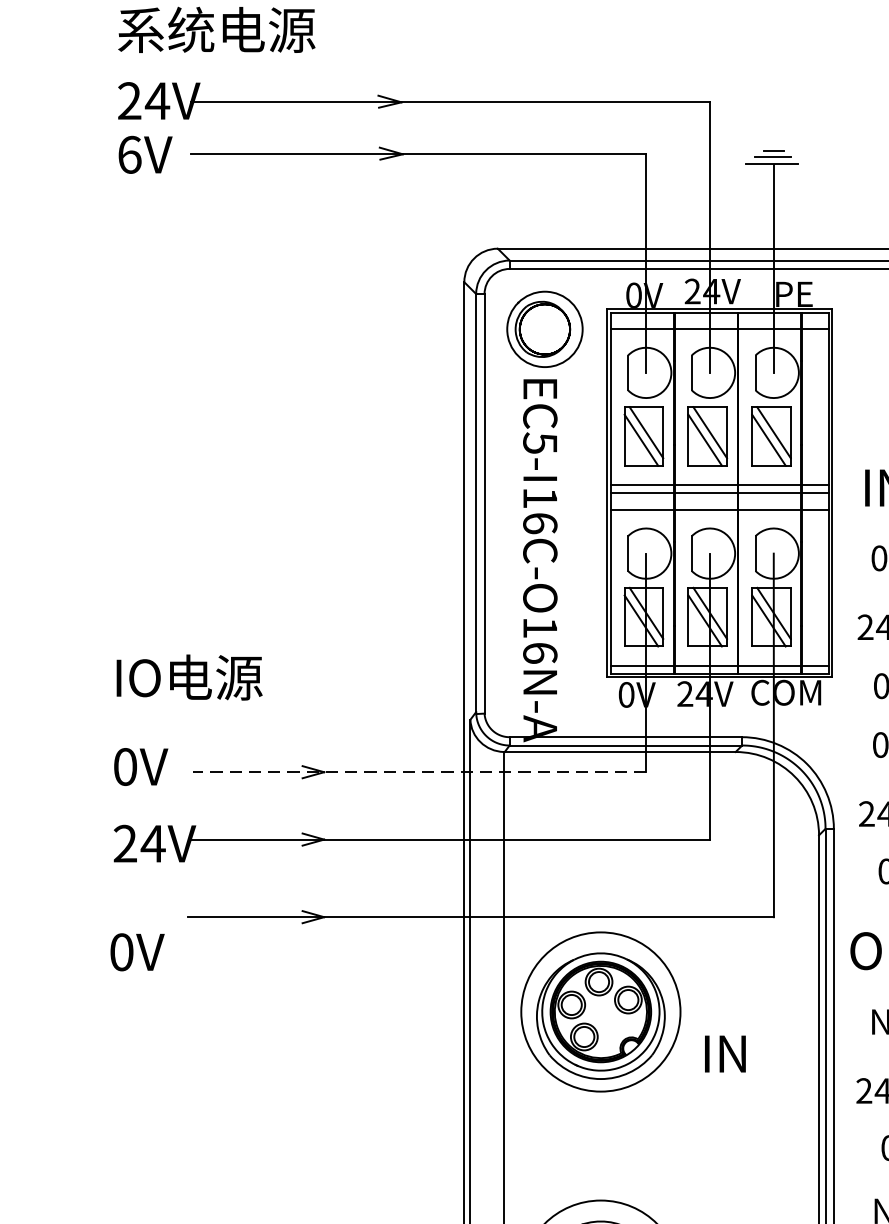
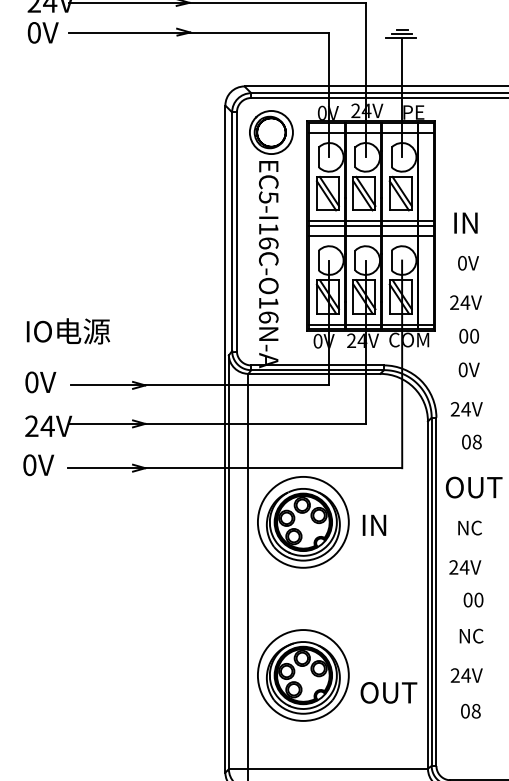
text: (130, 154) -> (34, 32), 6V -> 0V
line: (419, 772) -> (199, 385), dashed -> solid
text: (137, 952) -> (38, 465), moved
text: (725, 1052) -> (374, 524), moved

